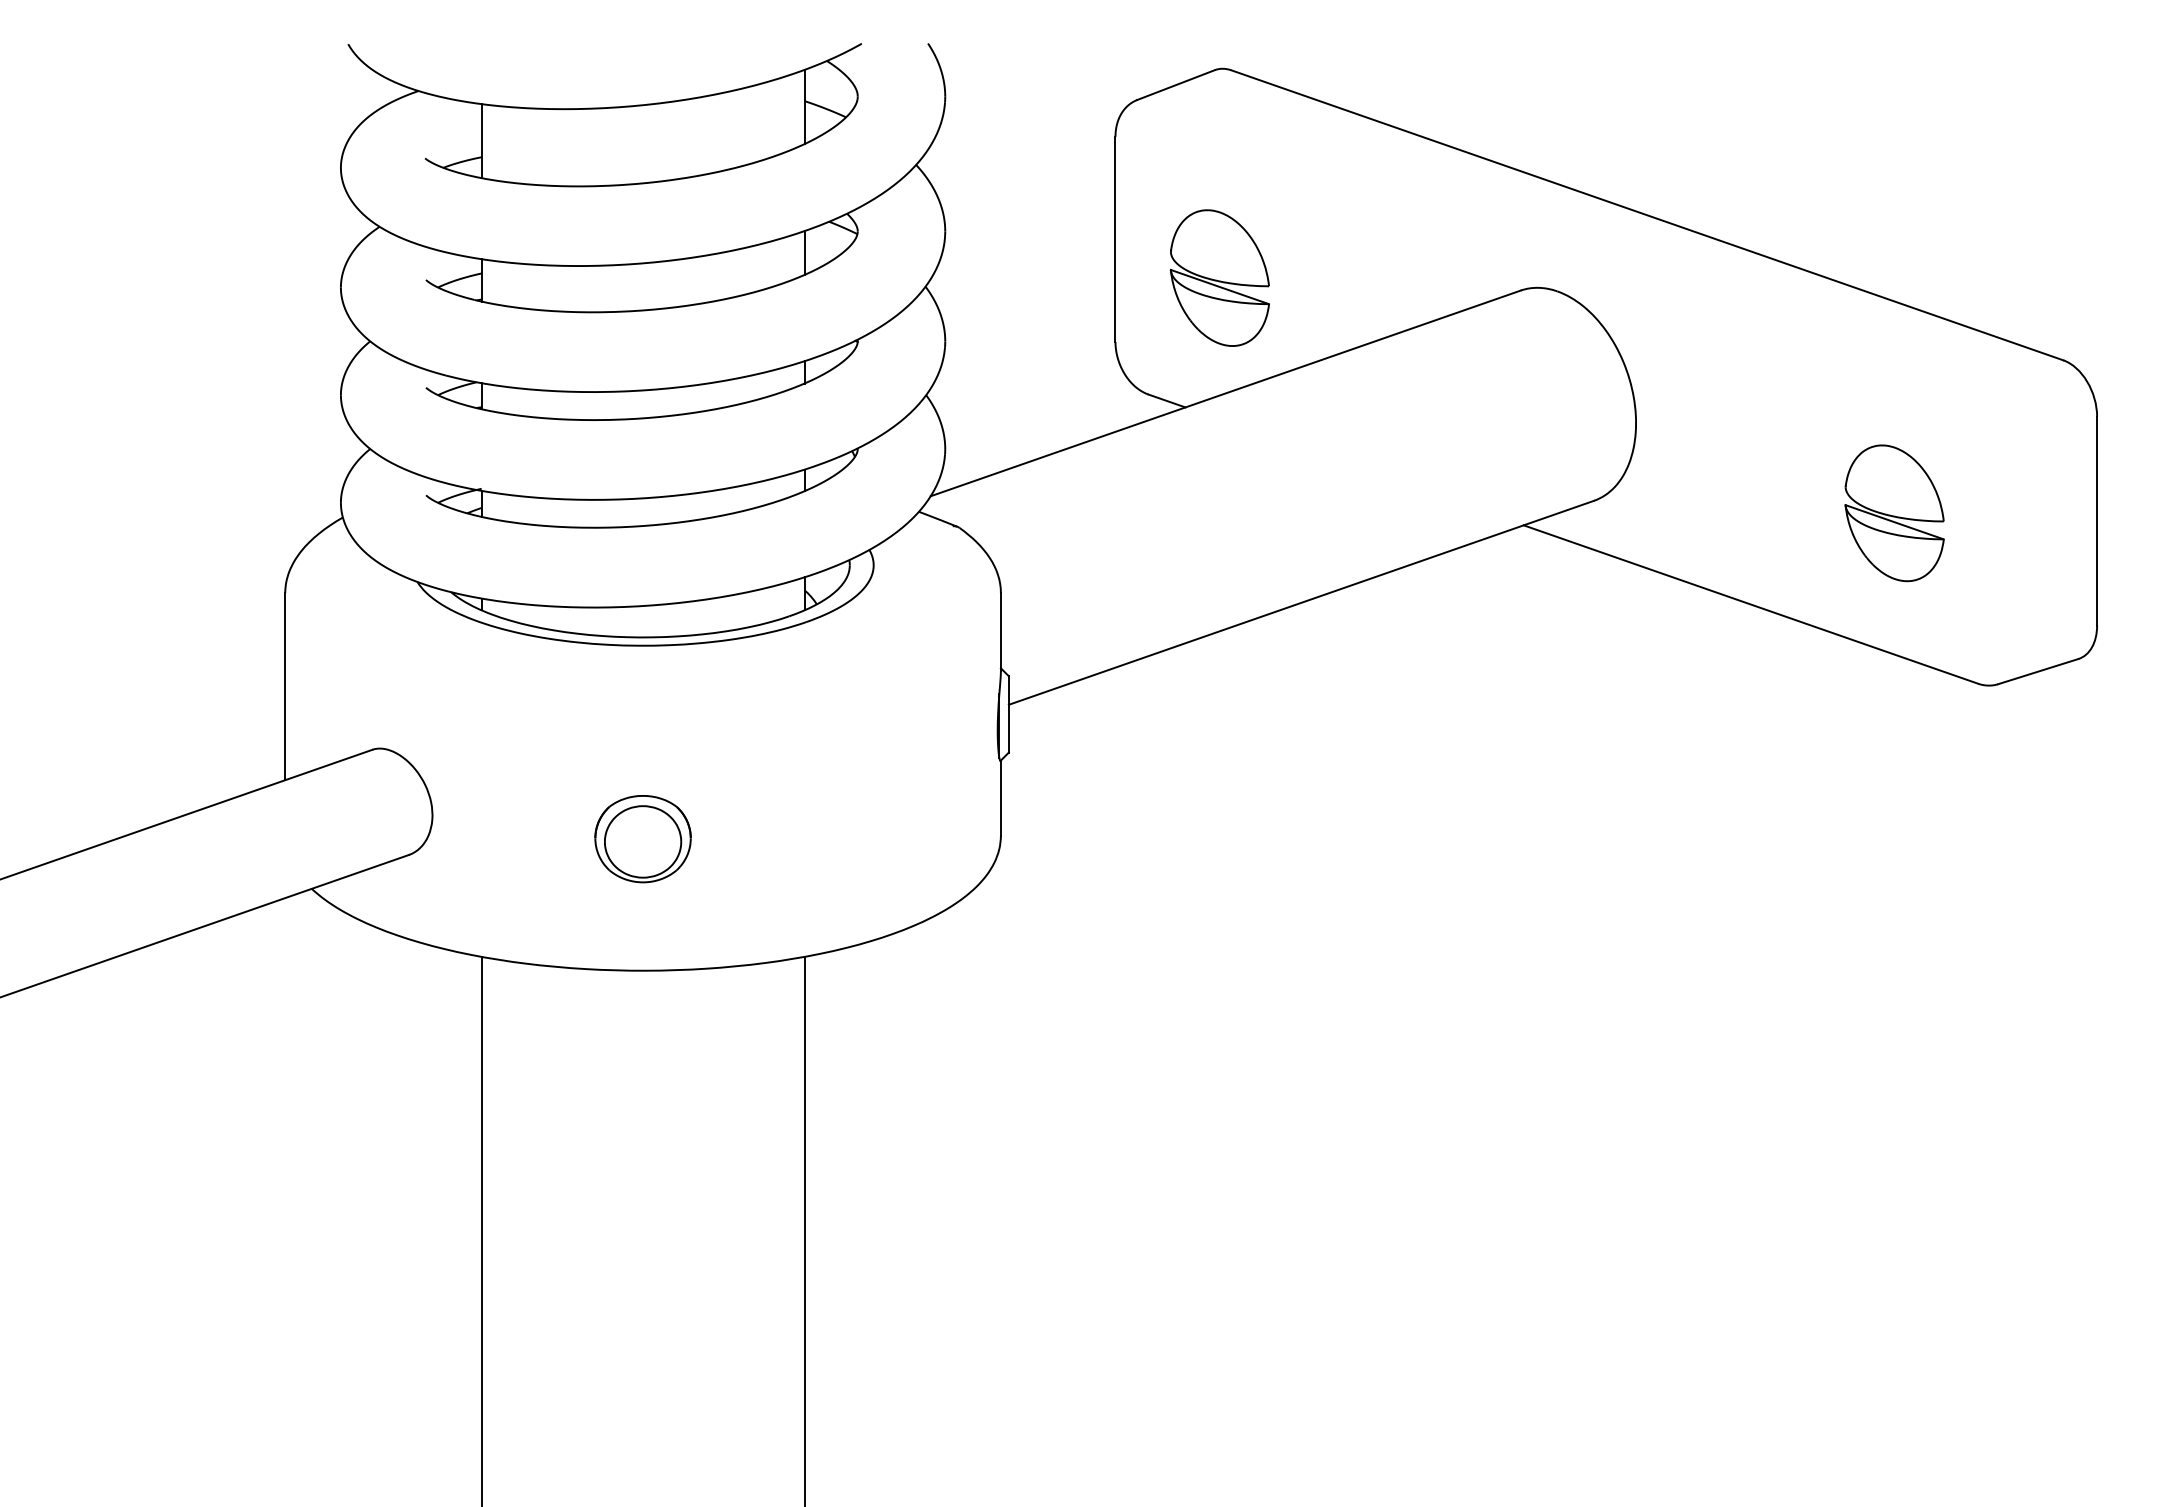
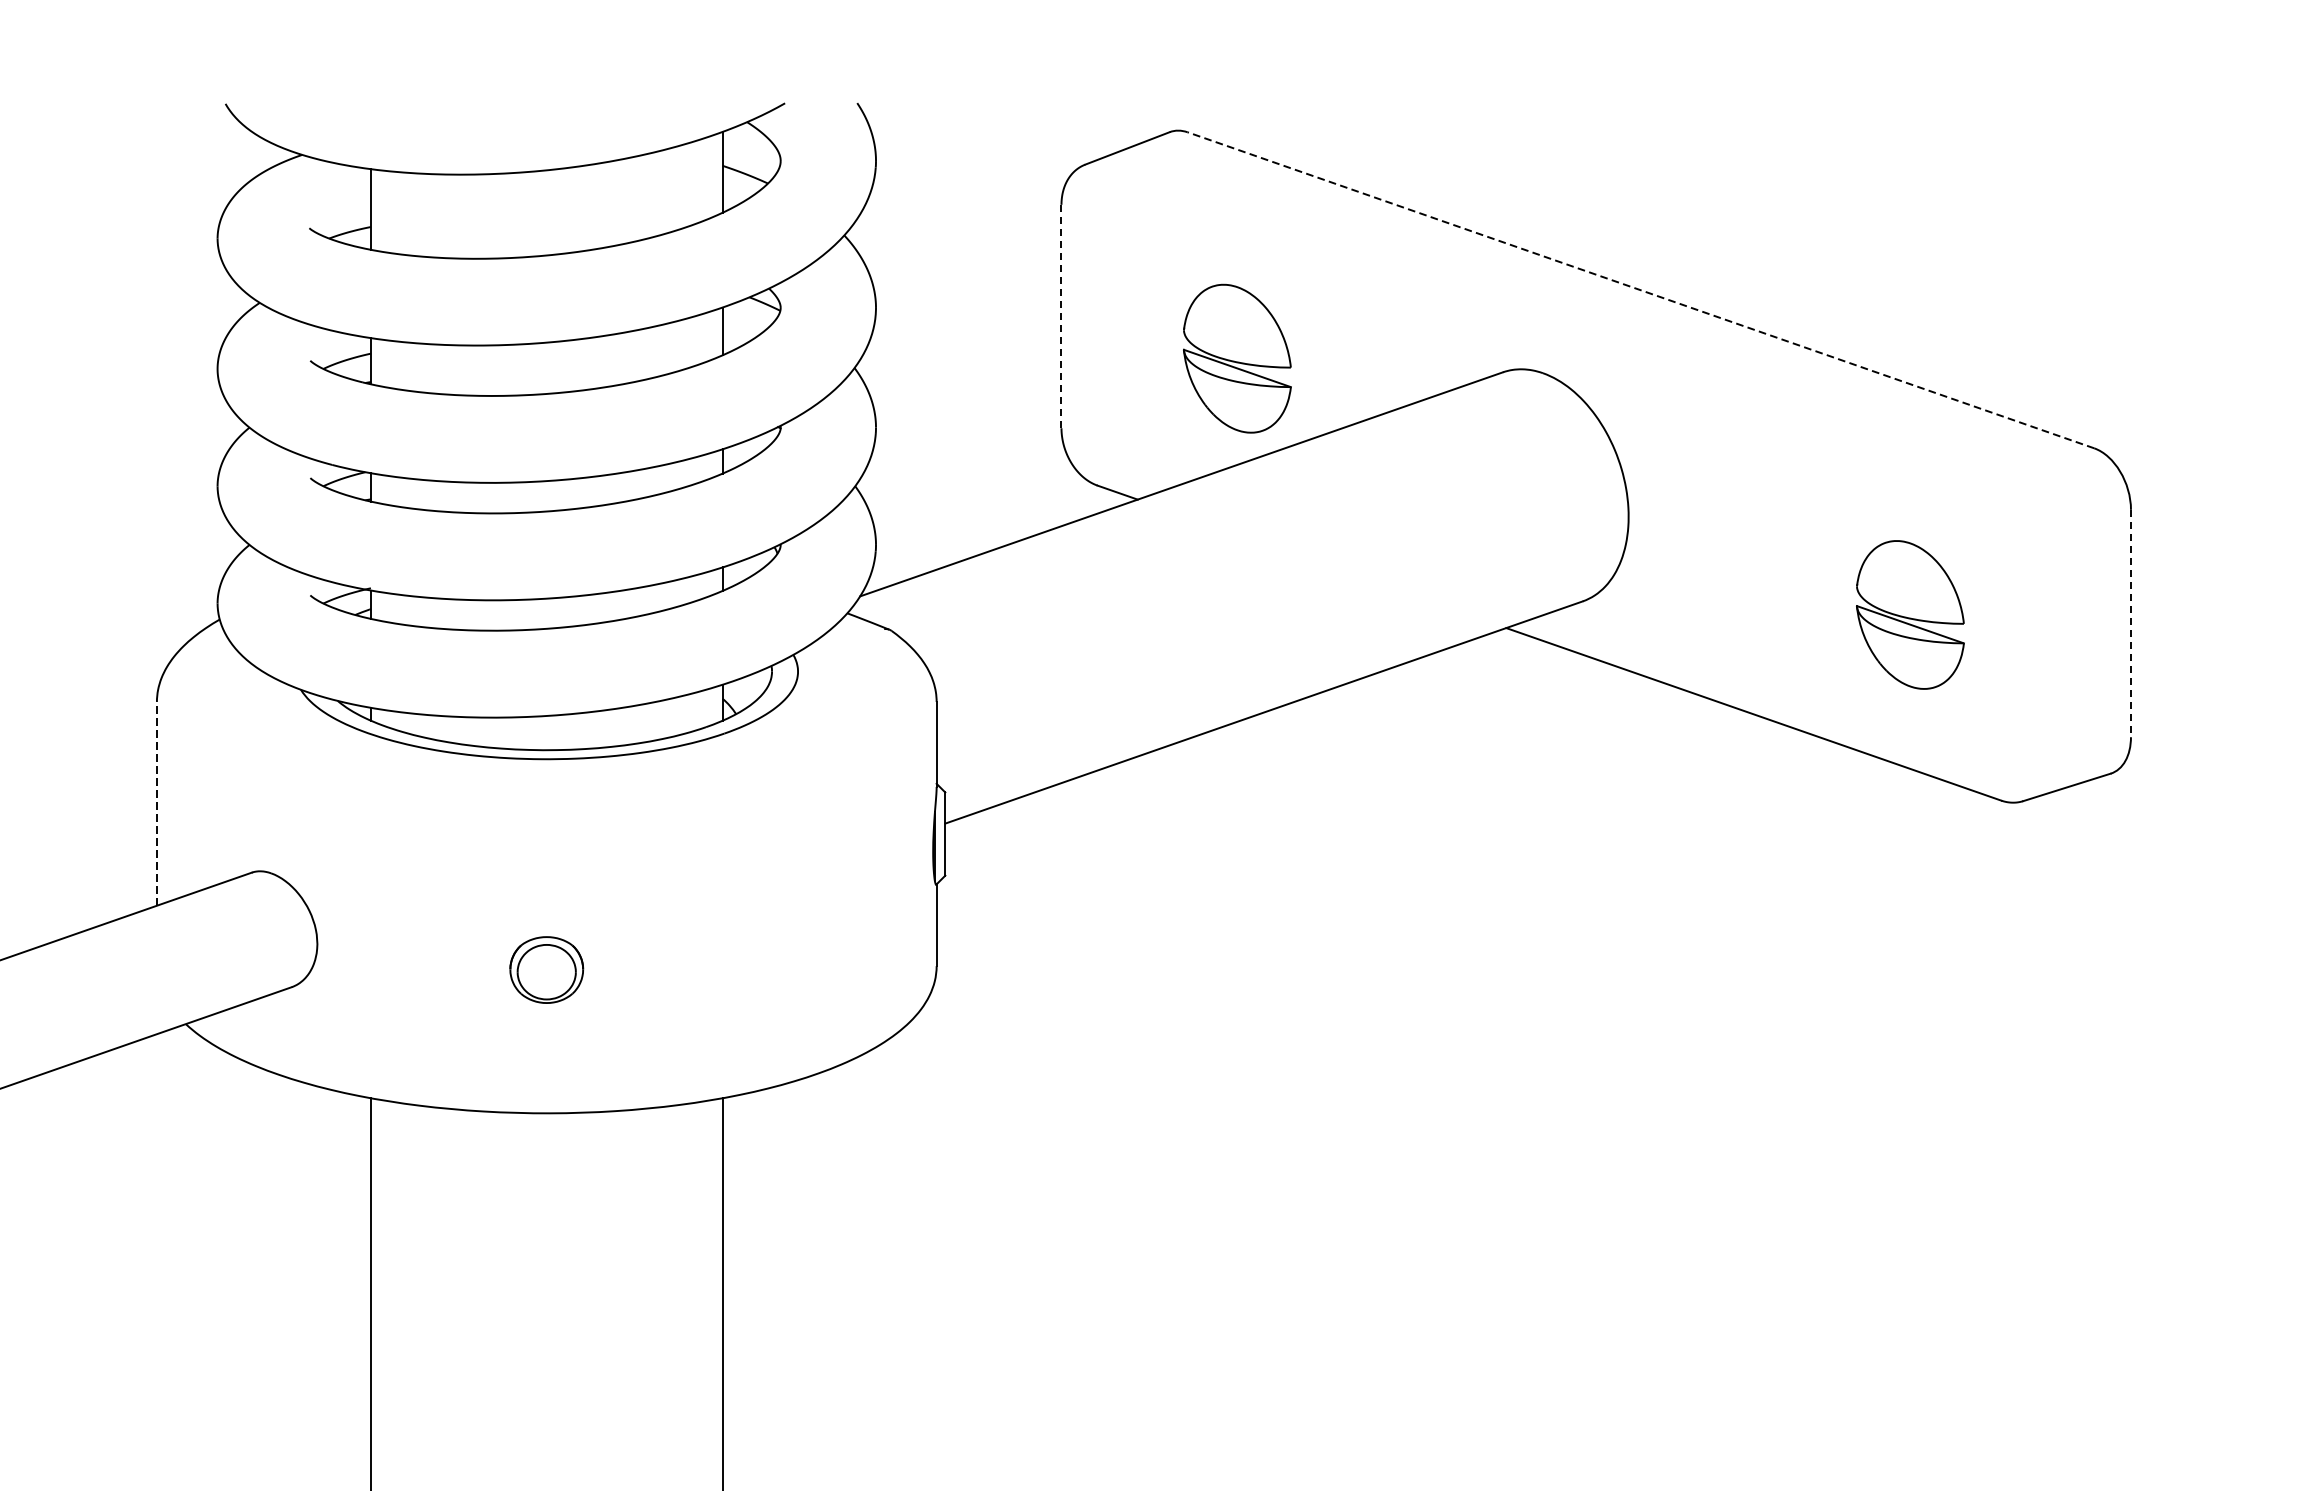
line: (1647, 215) -> (1641, 290), solid -> dashed
line: (1115, 239) -> (1061, 316), solid -> dashed
part: (1219, 277) -> (1236, 358), moved
line: (2097, 521) -> (2131, 623), solid -> dashed
line: (285, 686) -> (157, 803), solid -> dashed
part: (642, 839) -> (546, 970), size x0.7

